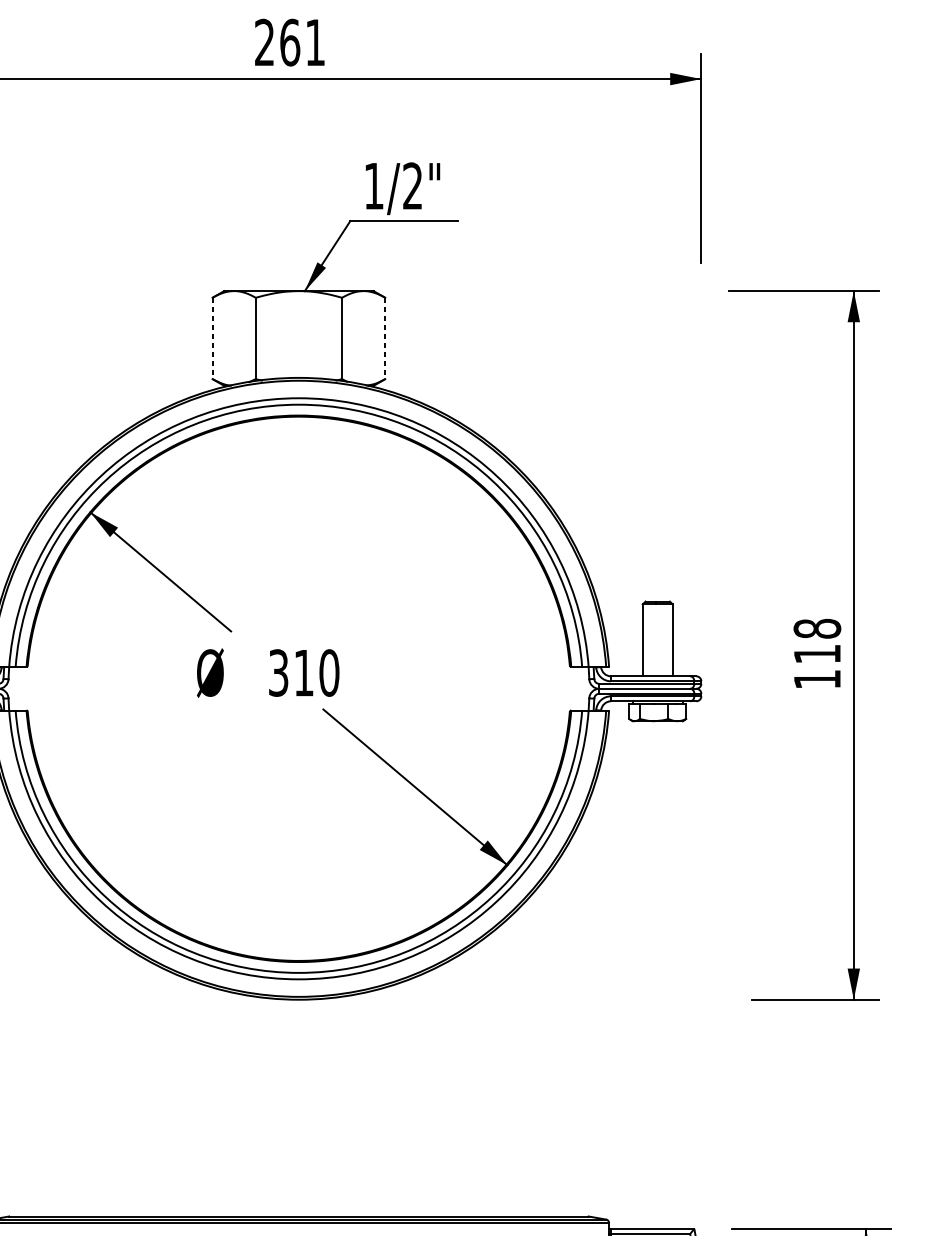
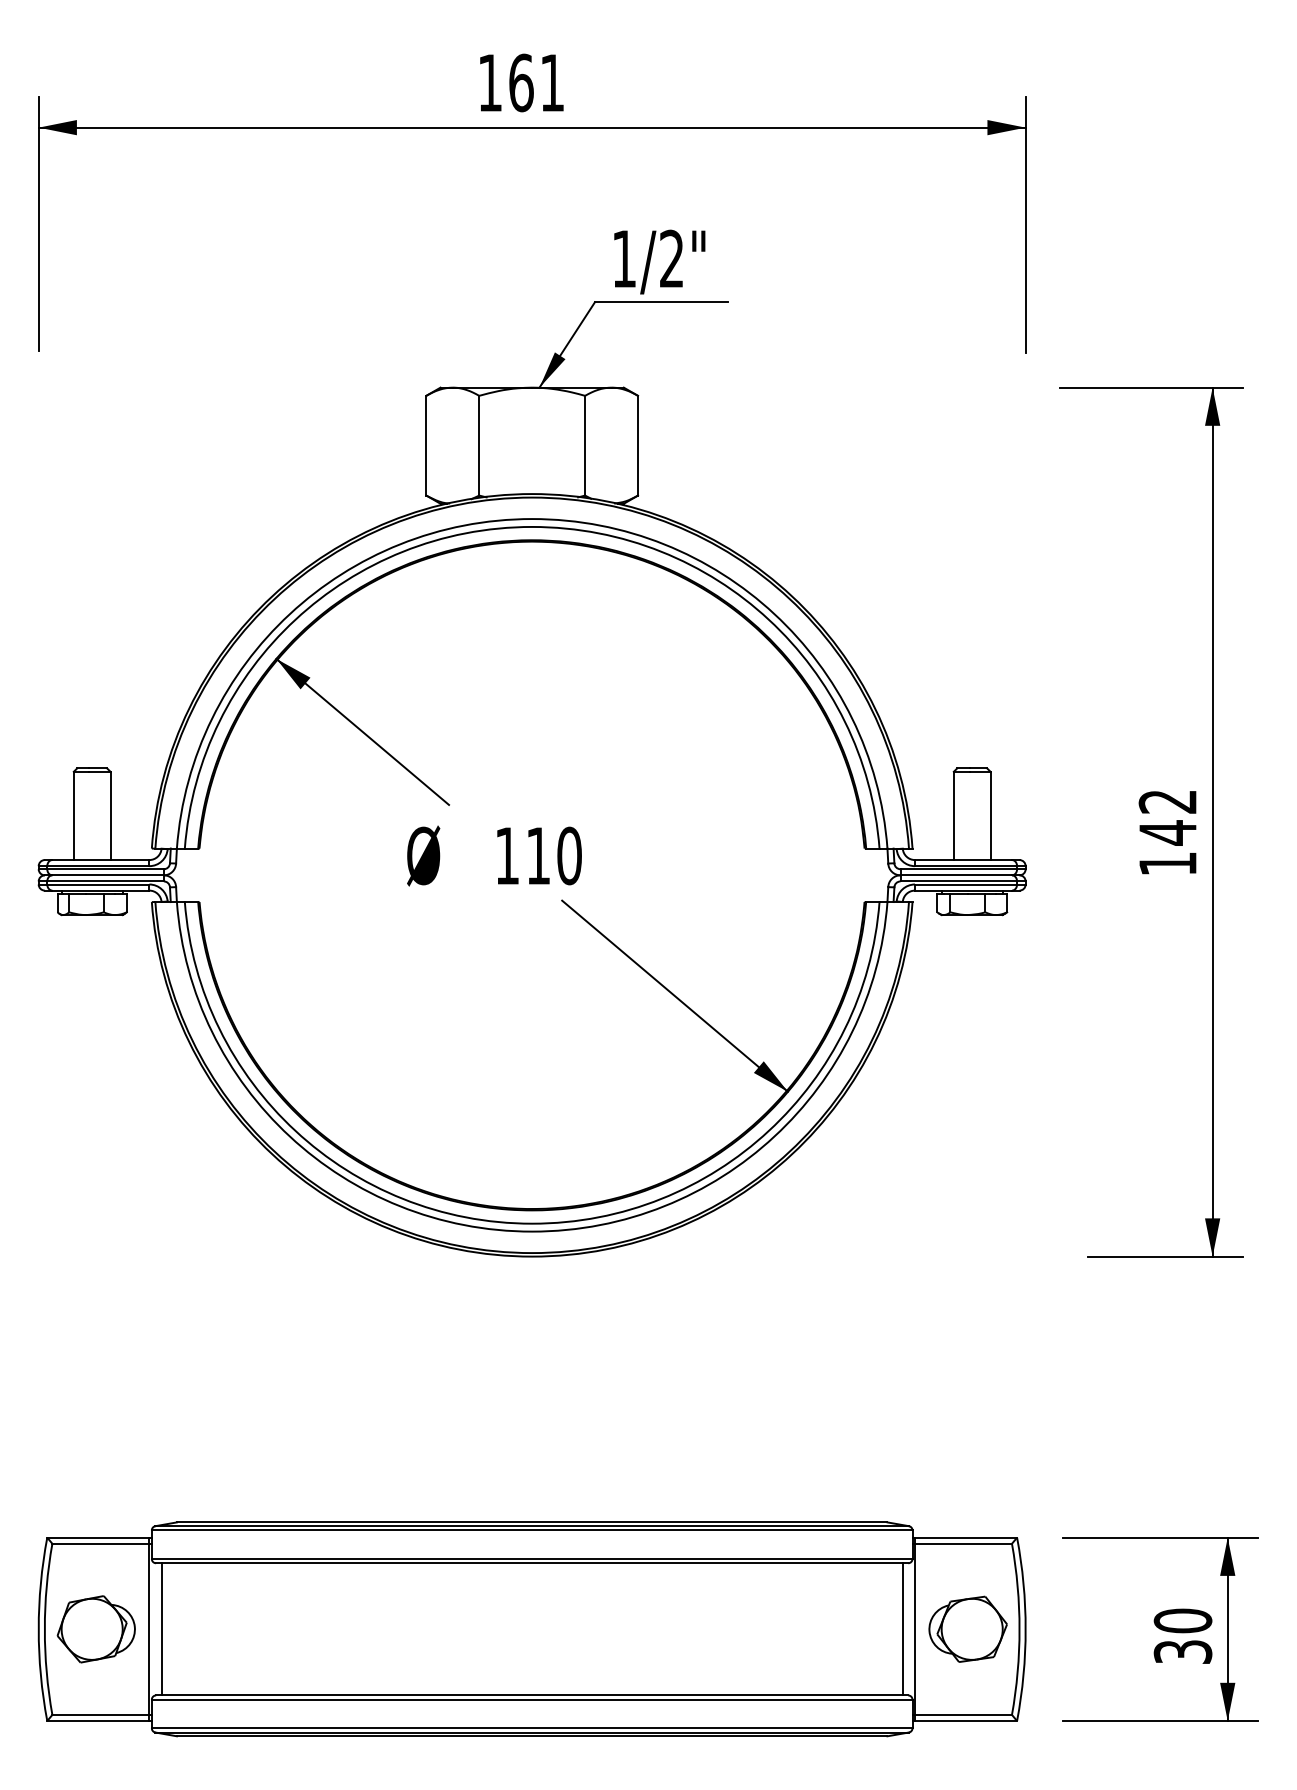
text: (264, 42) -> (489, 82), 261 -> 161
line: (212, 338) -> (426, 445), dashed -> solid
line: (385, 338) -> (638, 445), dashed -> solid
text: (817, 641) -> (1167, 817), 118 -> 142
text: (278, 672) -> (507, 855), 310 -> 110

